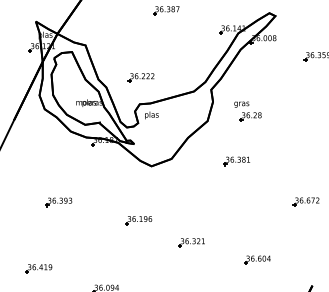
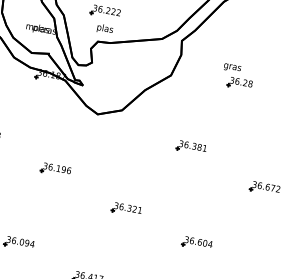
part: (247, 111) -> (237, 76), moved
text: (151, 115) -> (104, 29), moved
part: (236, 161) -> (190, 147), moved
part: (138, 220) -> (55, 169), moved

